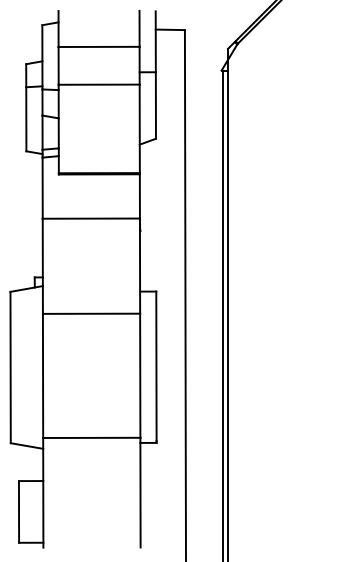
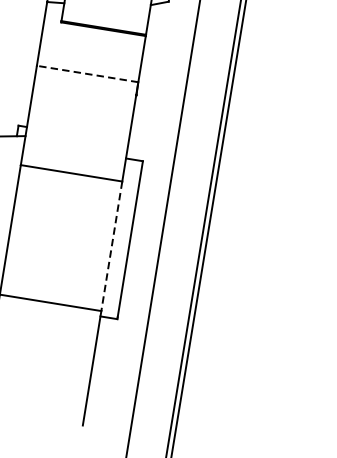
line: (91, 218) -> (87, 73), solid -> dashed
line: (140, 376) -> (111, 247), solid -> dashed

